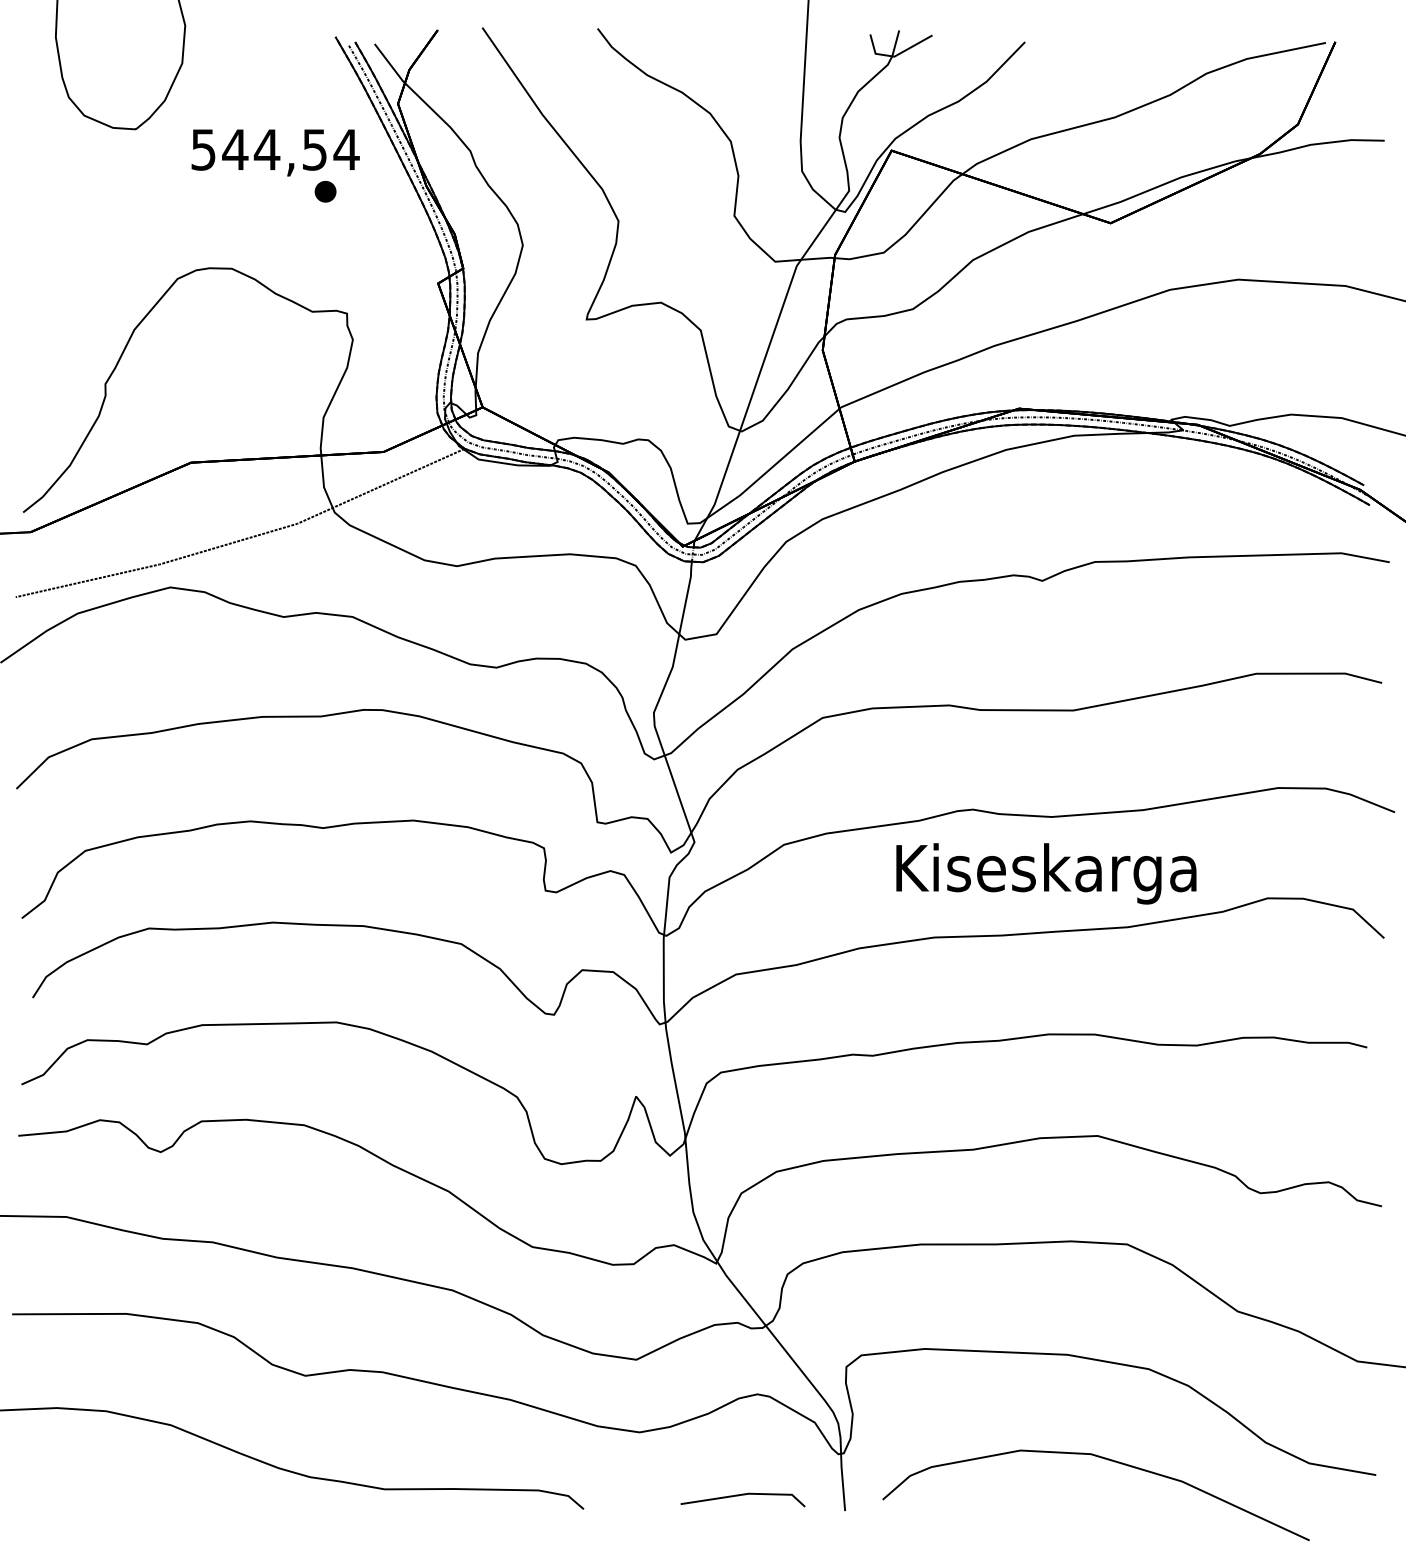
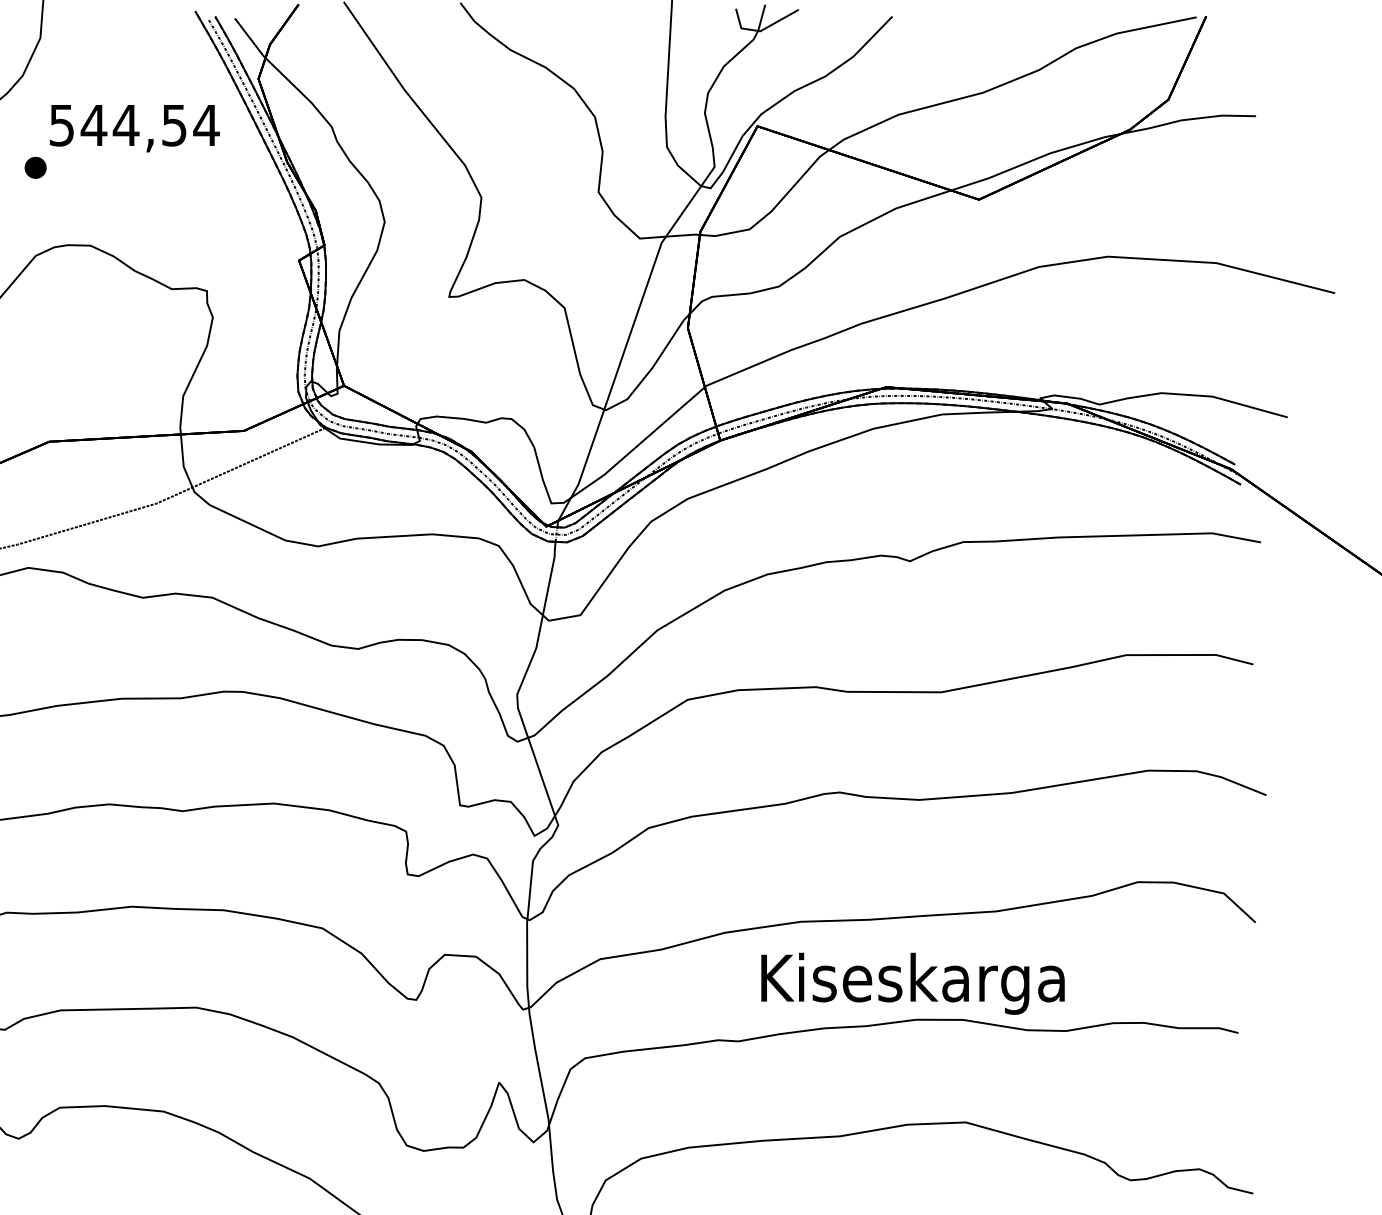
part: (325, 191) -> (35, 167), moved
text: (1046, 873) -> (913, 983), moved

